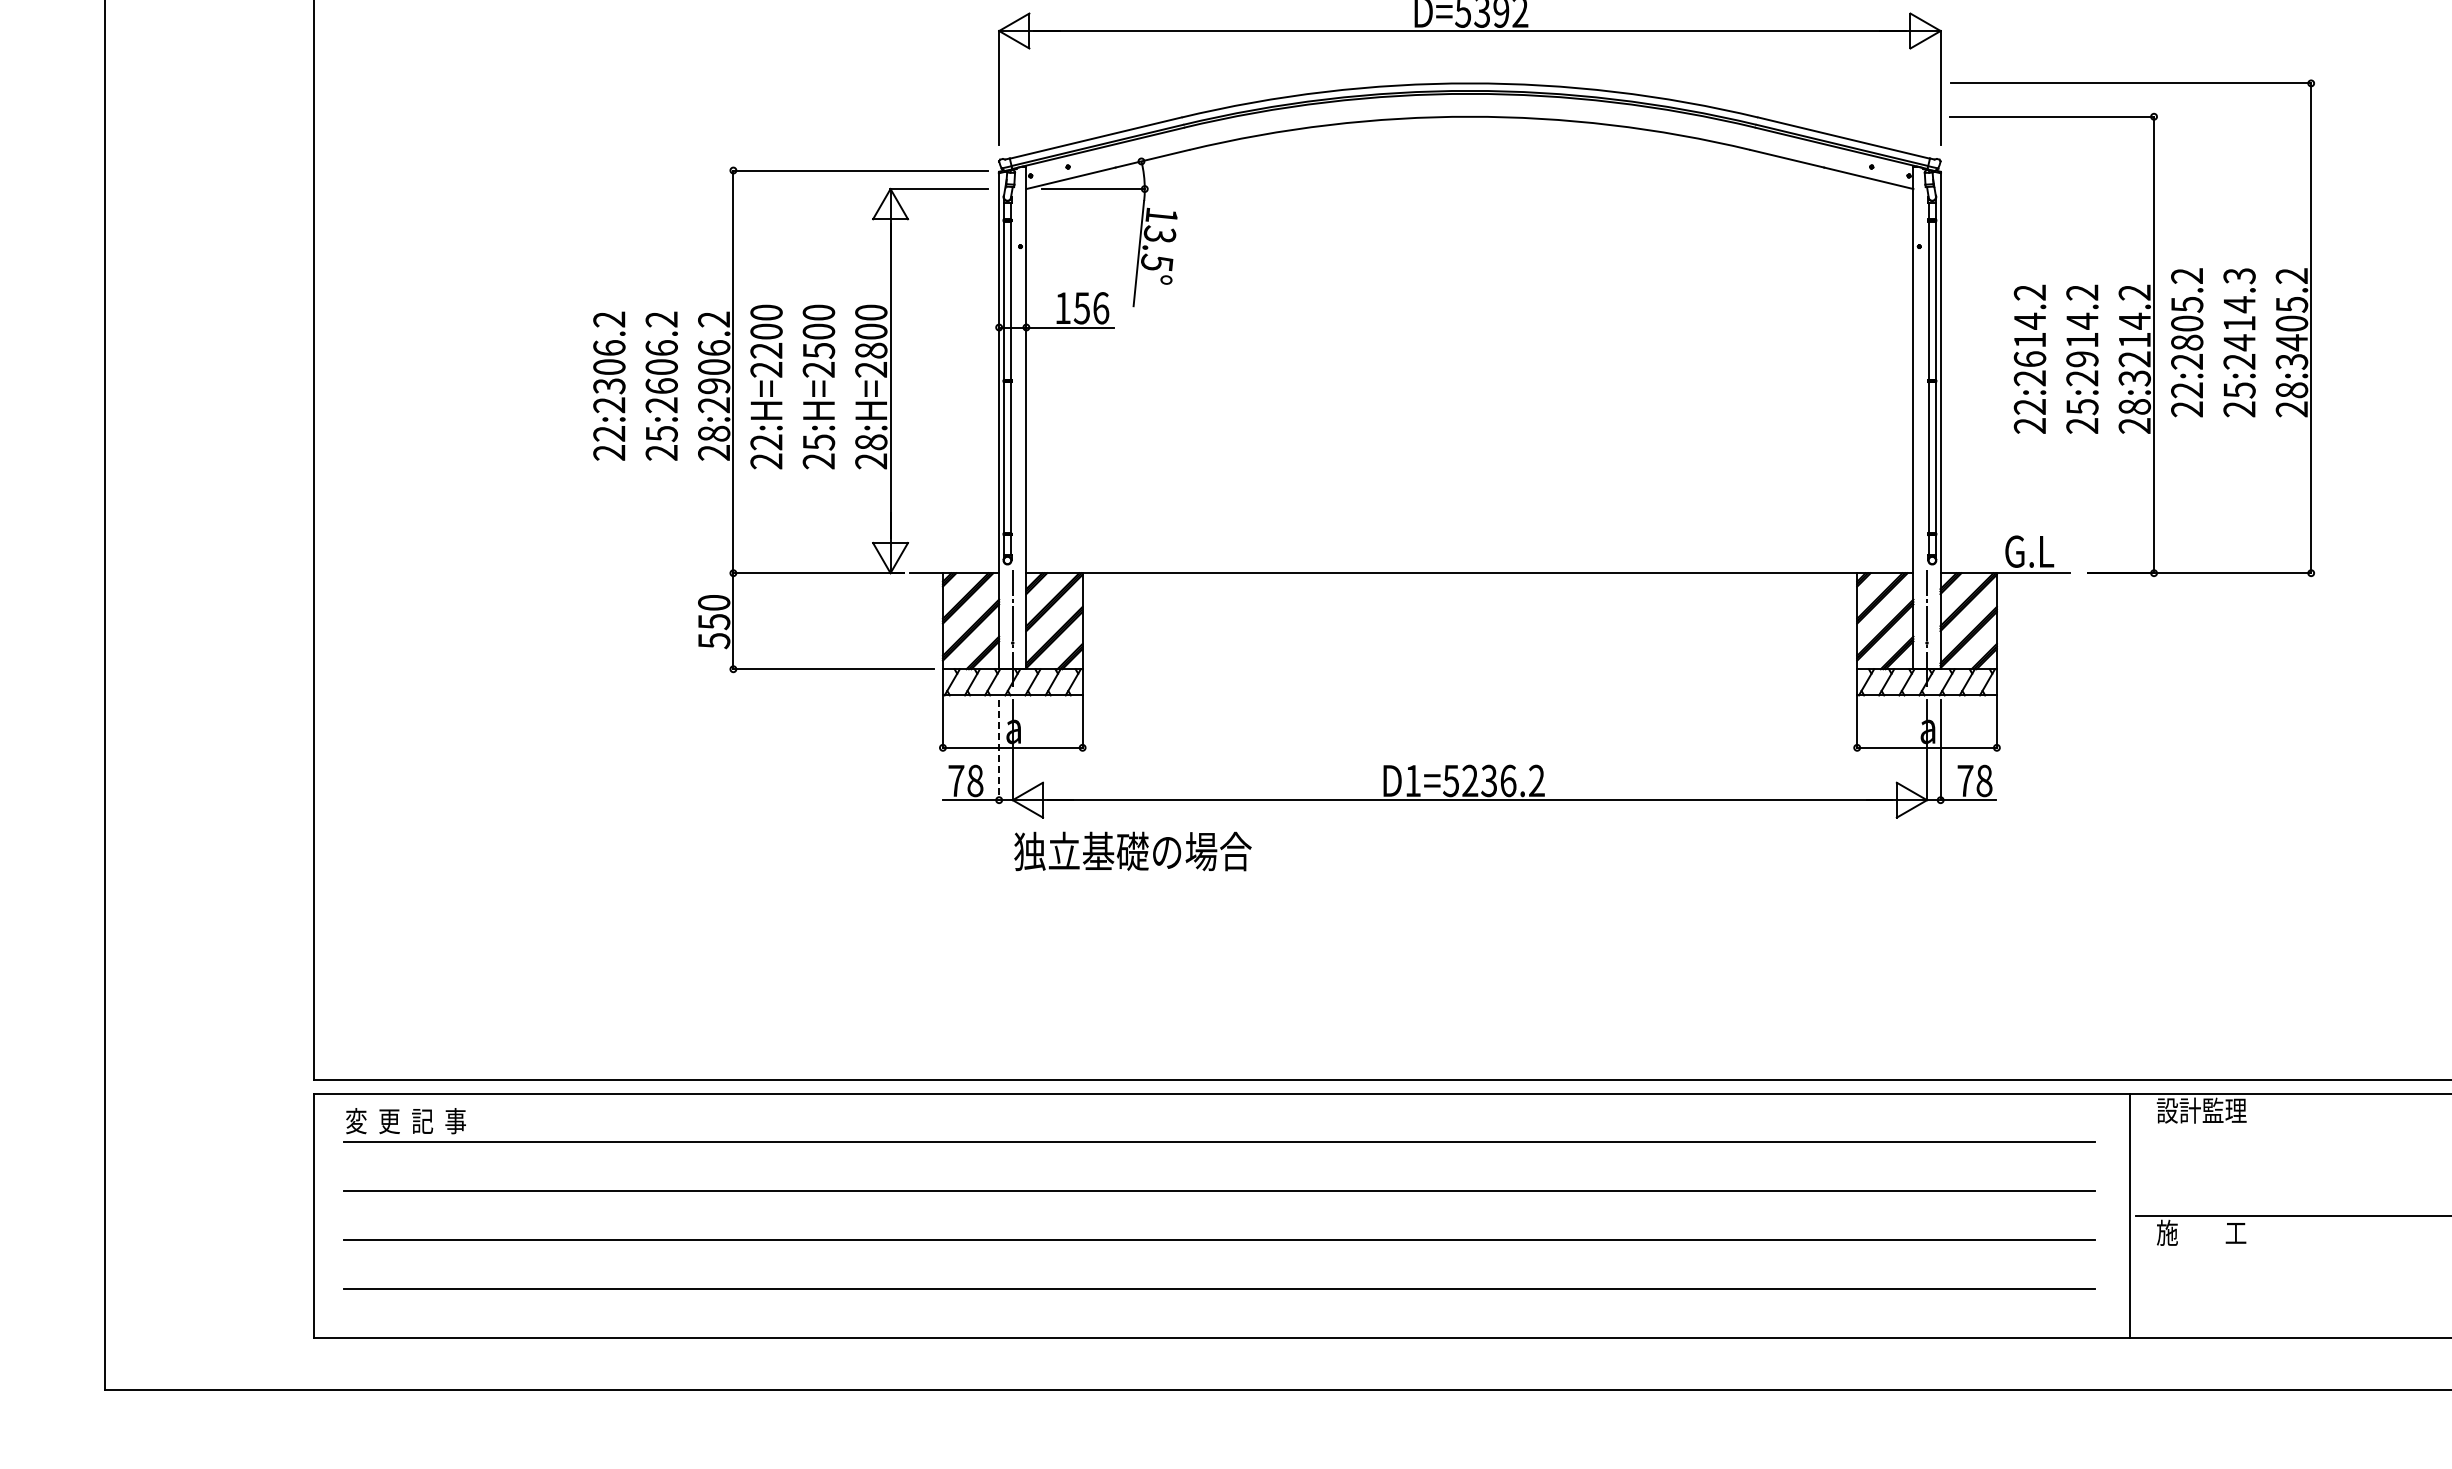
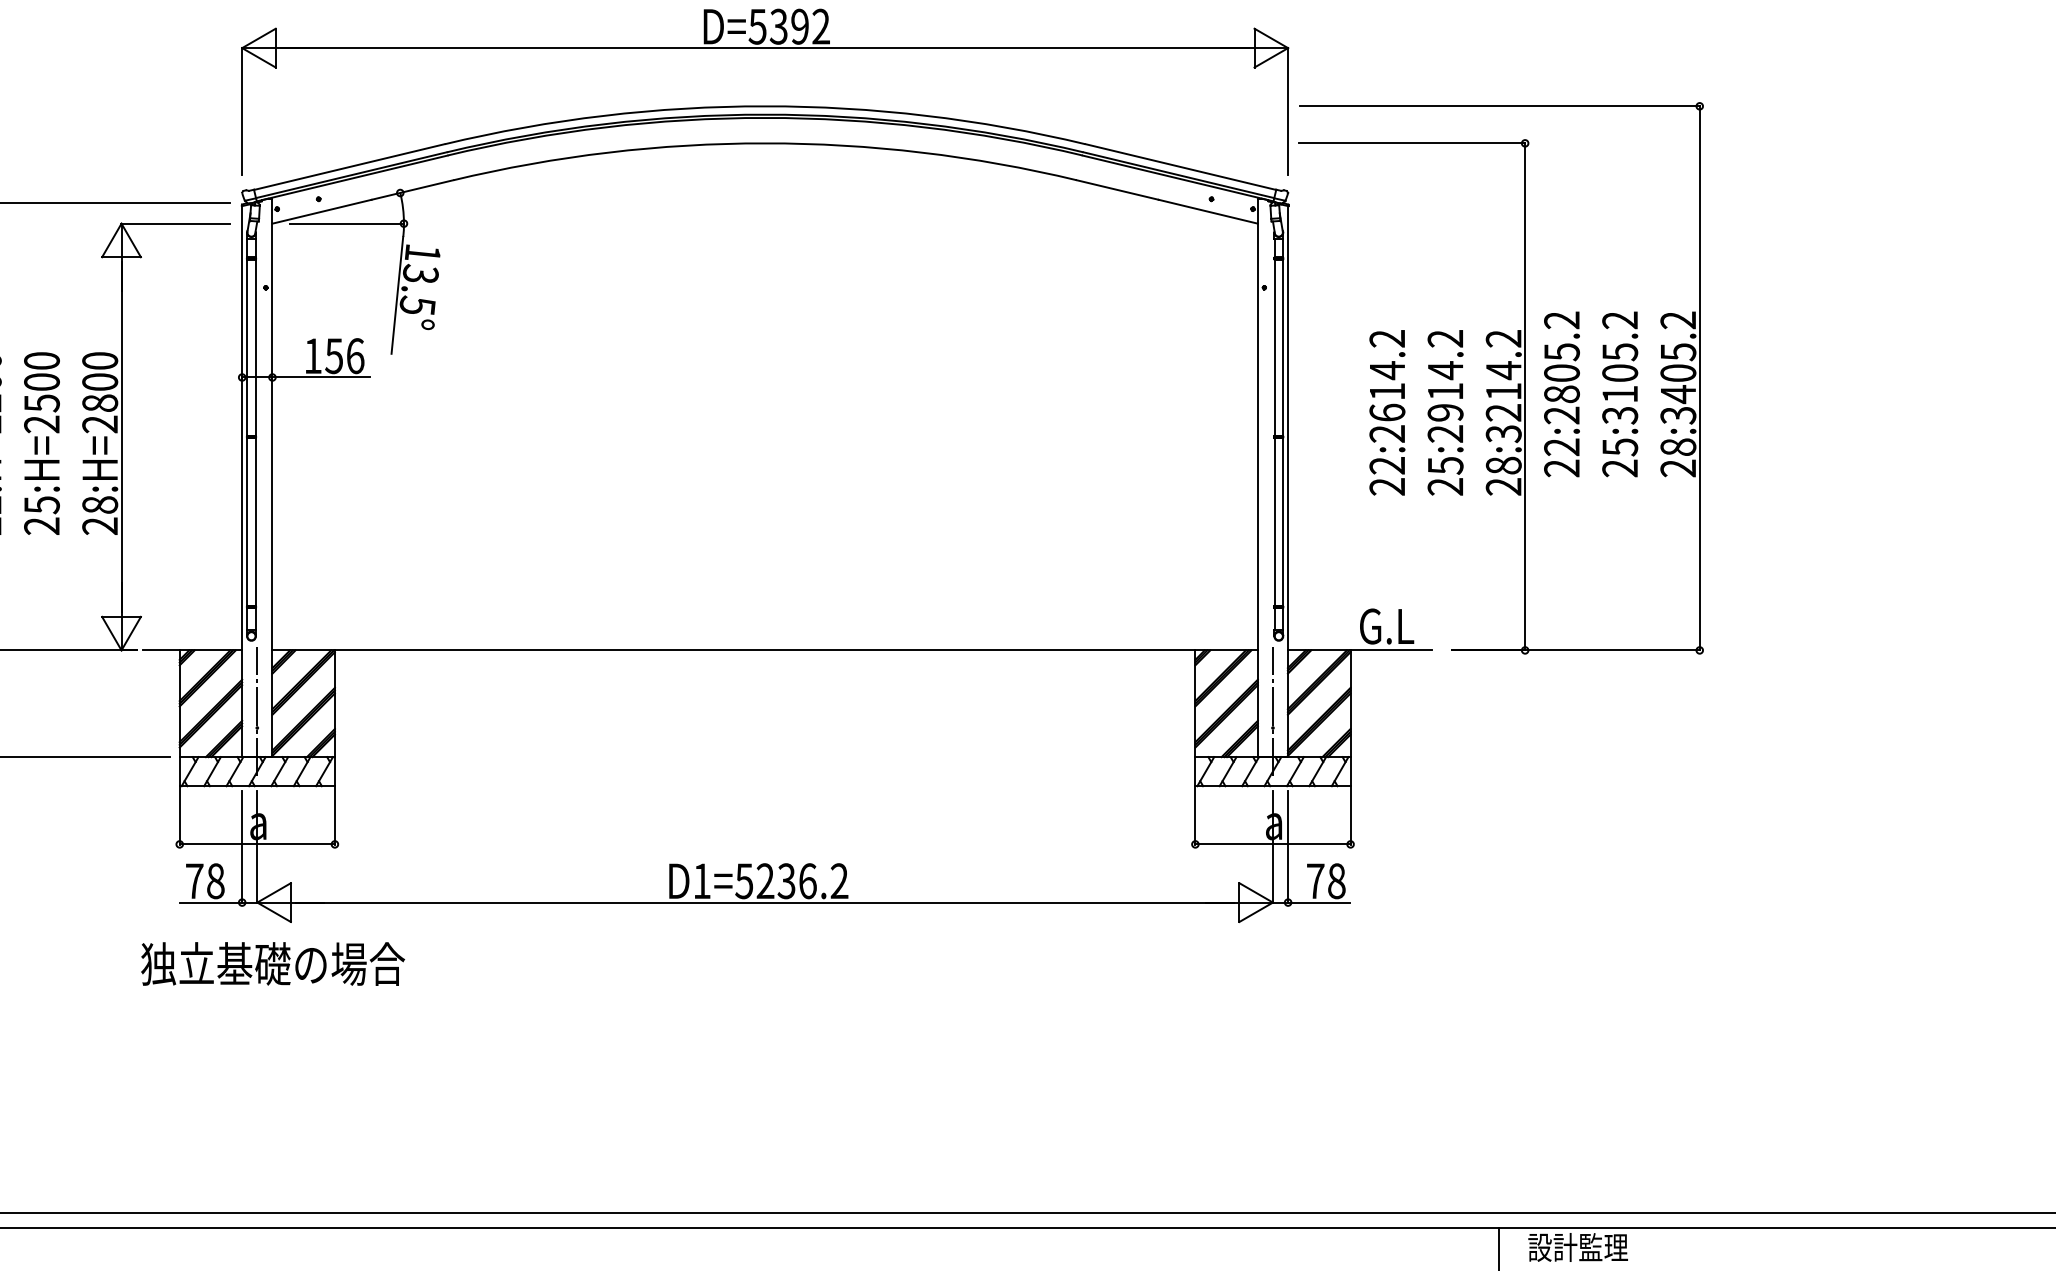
text: (2239, 318) -> (1620, 367), 25:2414.3 -> 25:3105.2
line: (999, 750) -> (242, 847), dashed -> solid
text: (1132, 851) -> (272, 964), moved

